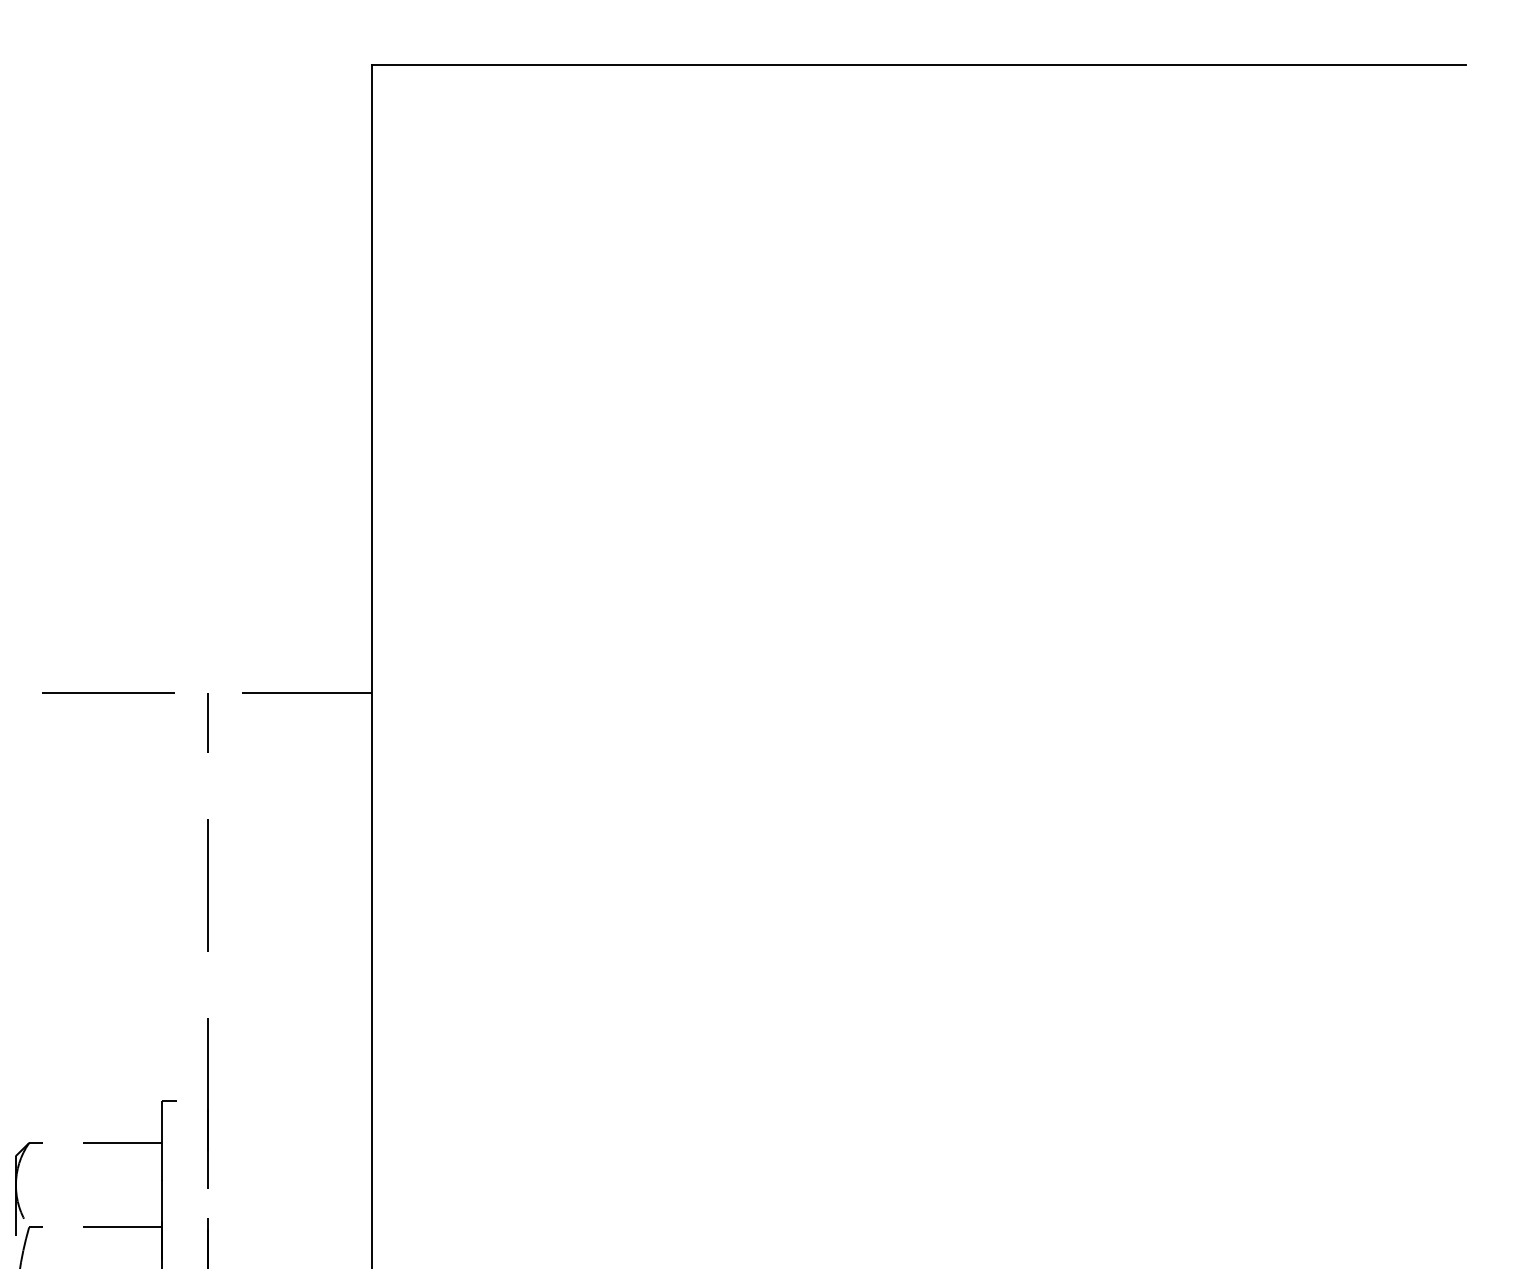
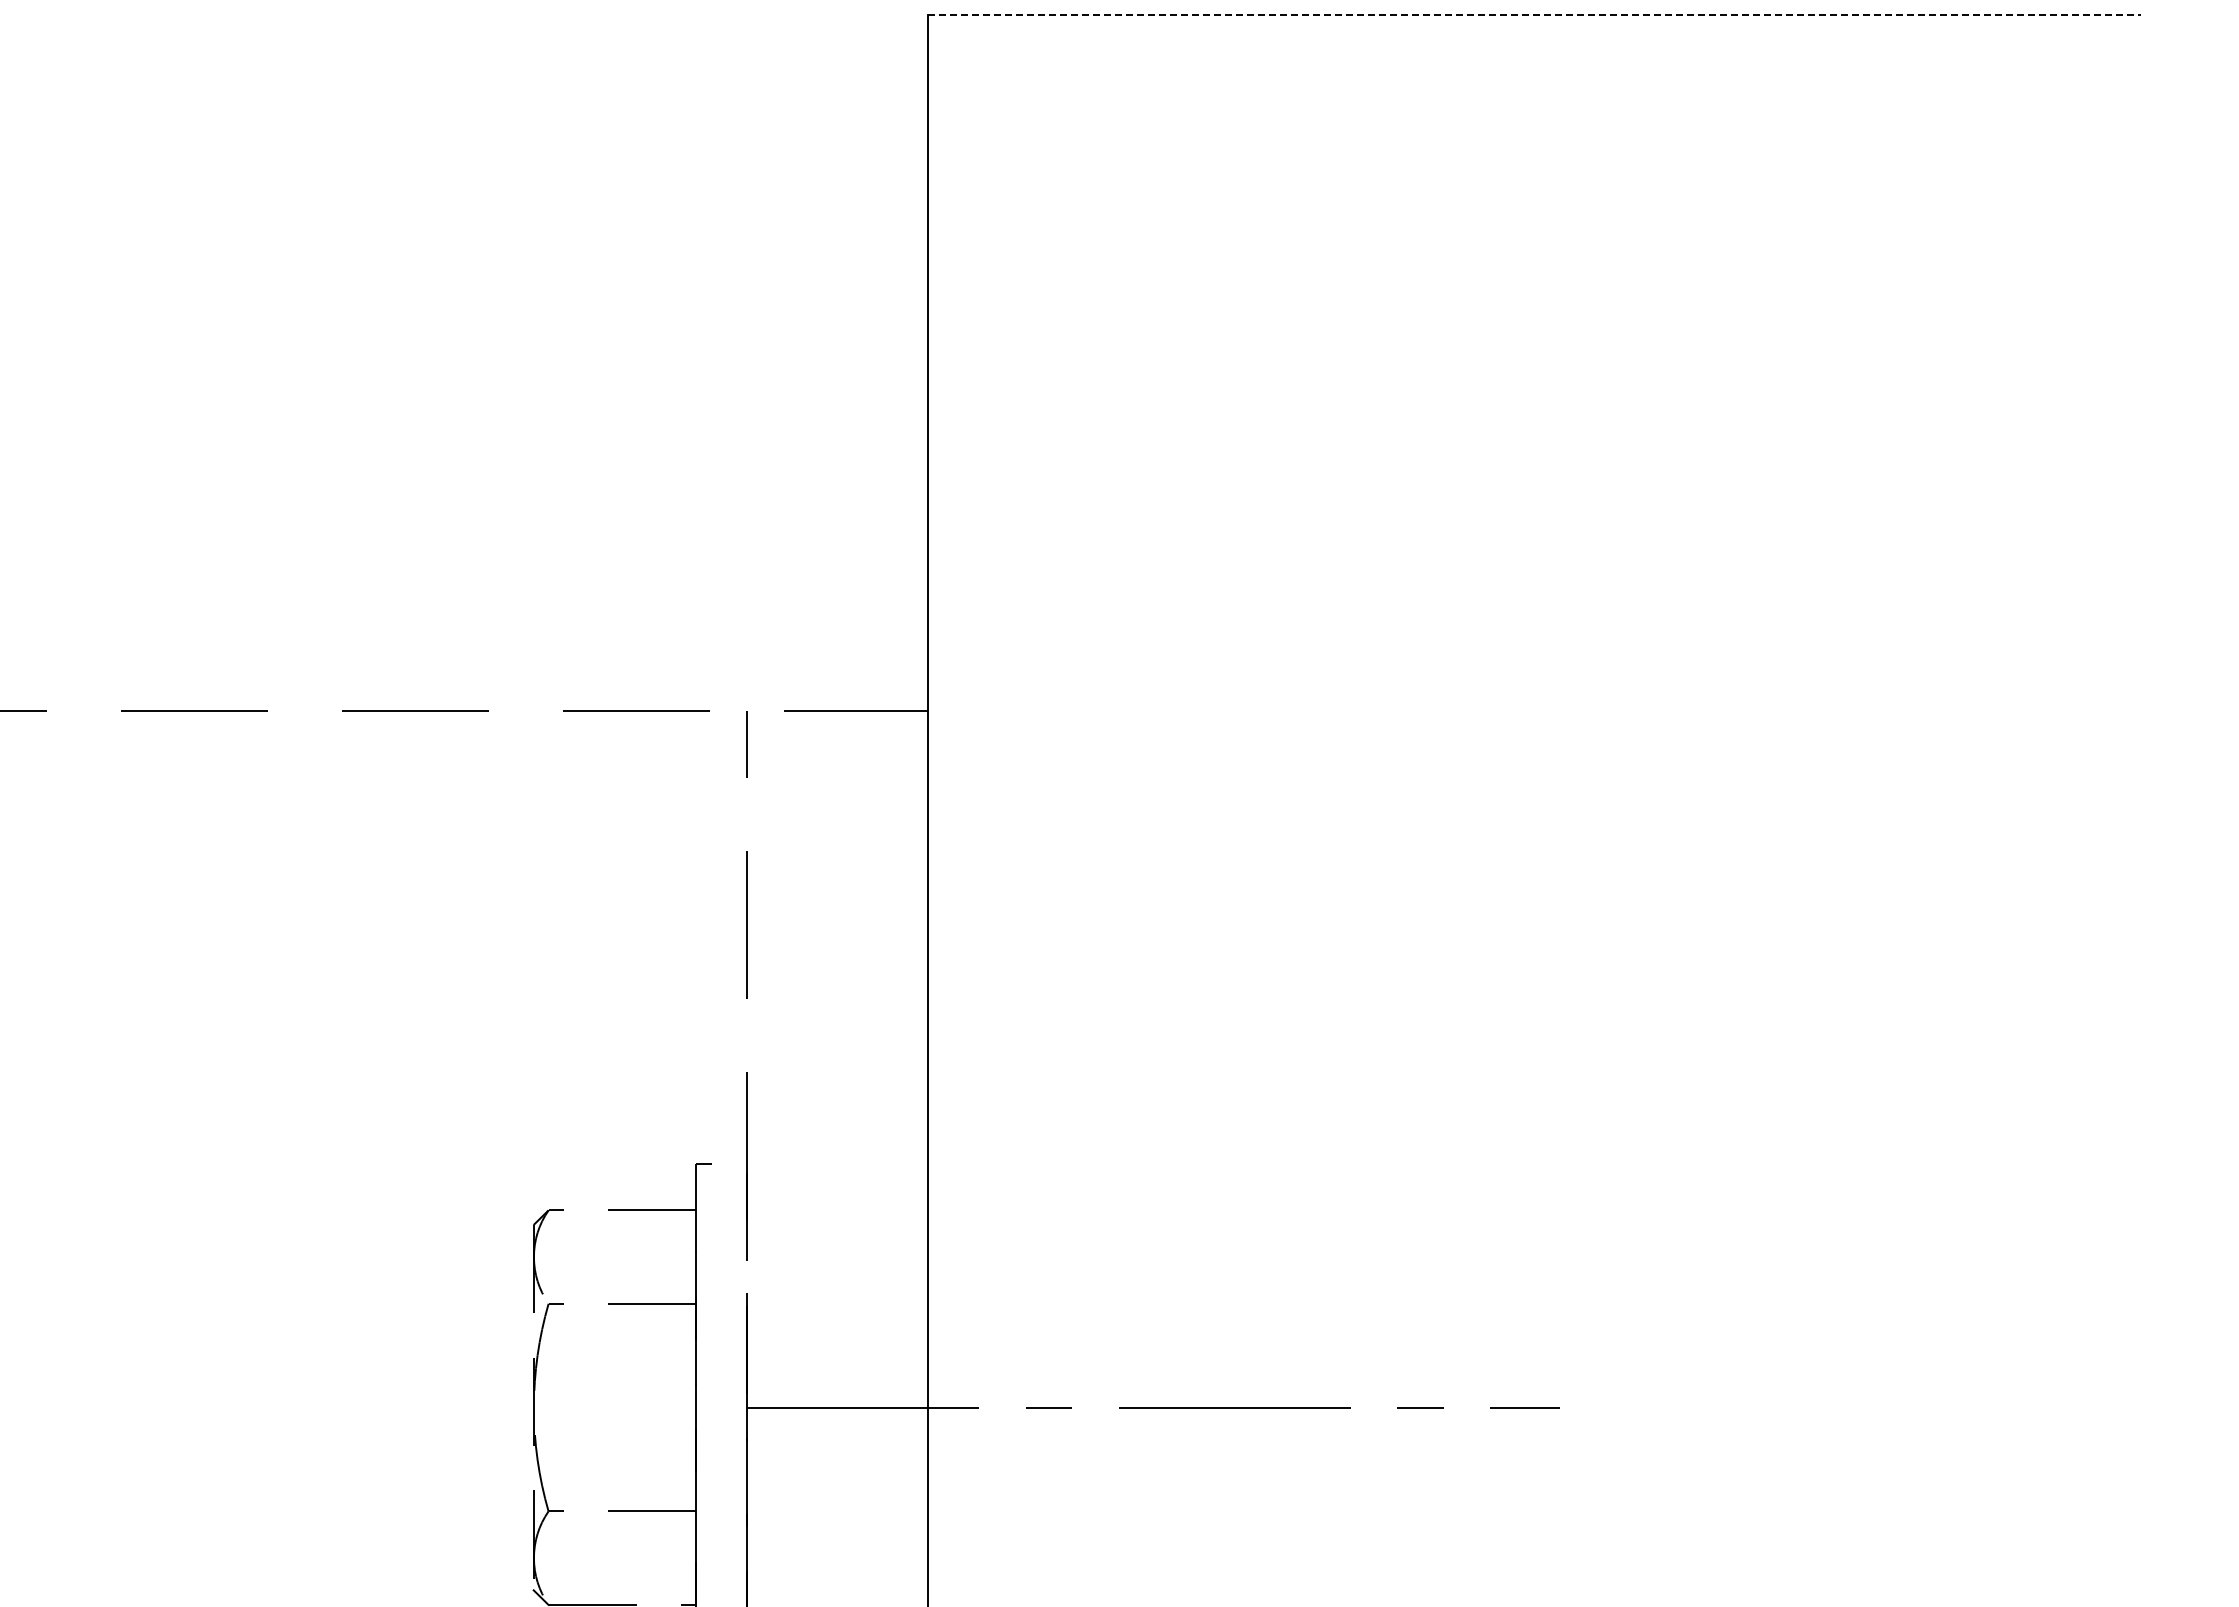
line: (918, 65) -> (1534, 15), solid -> dashed

